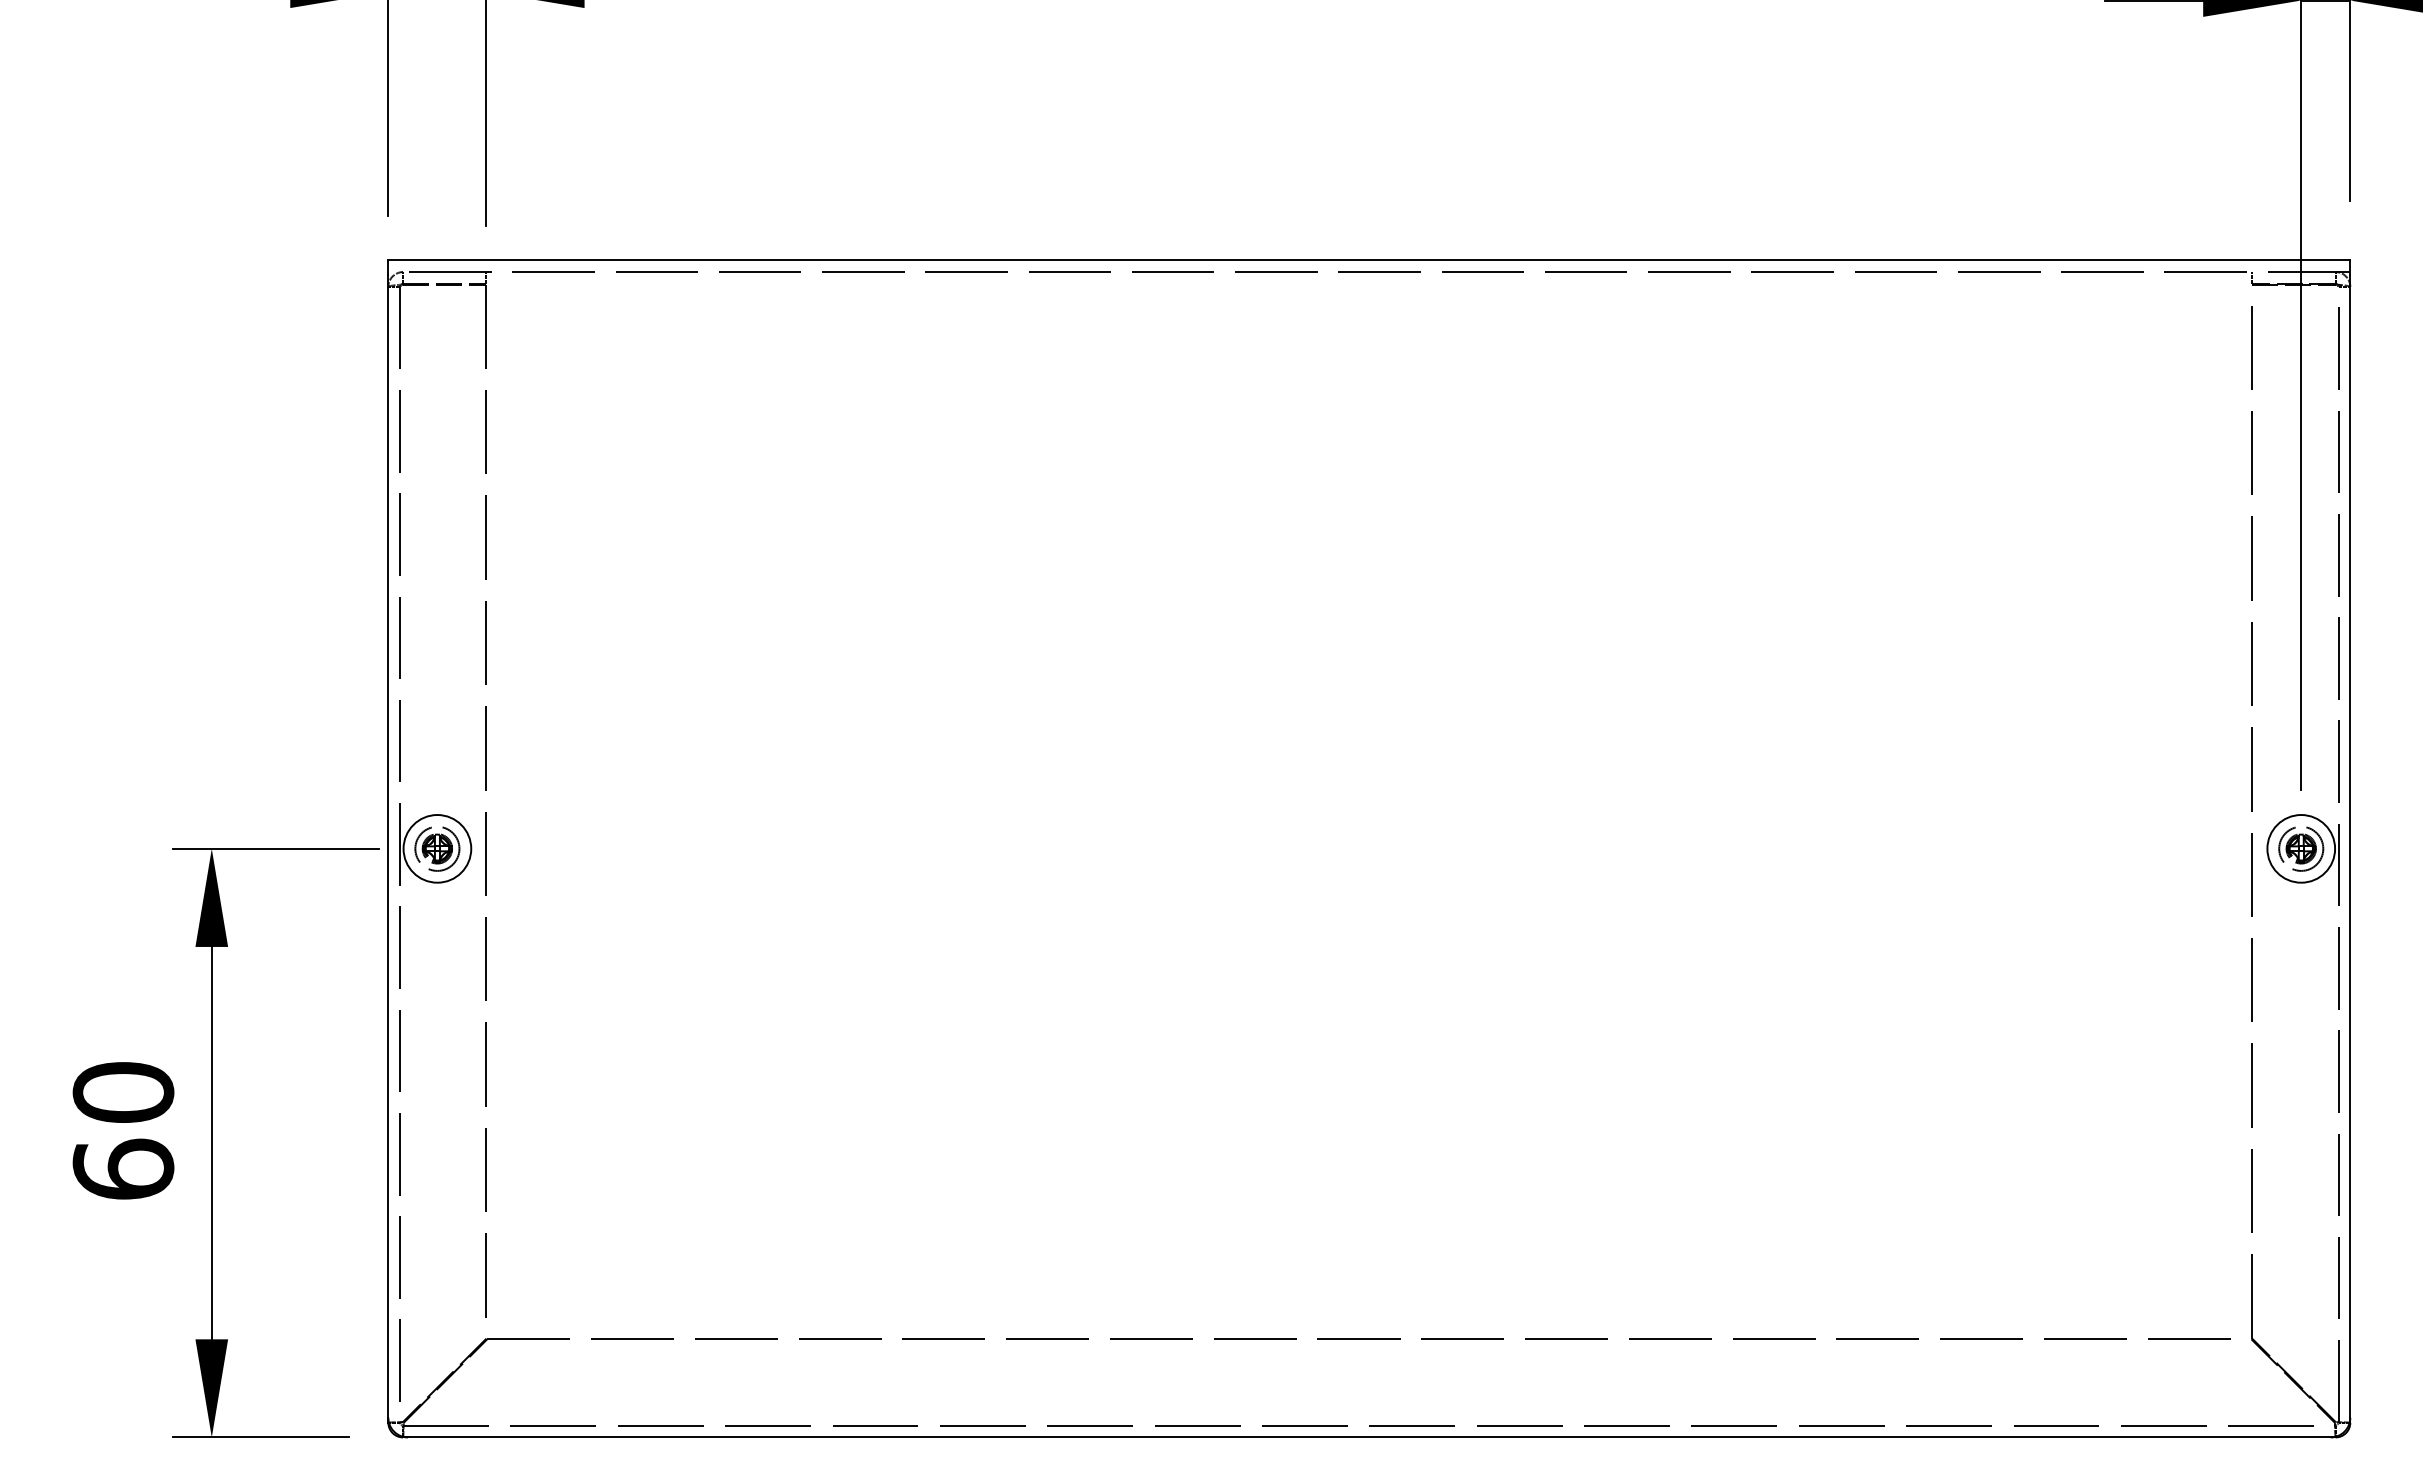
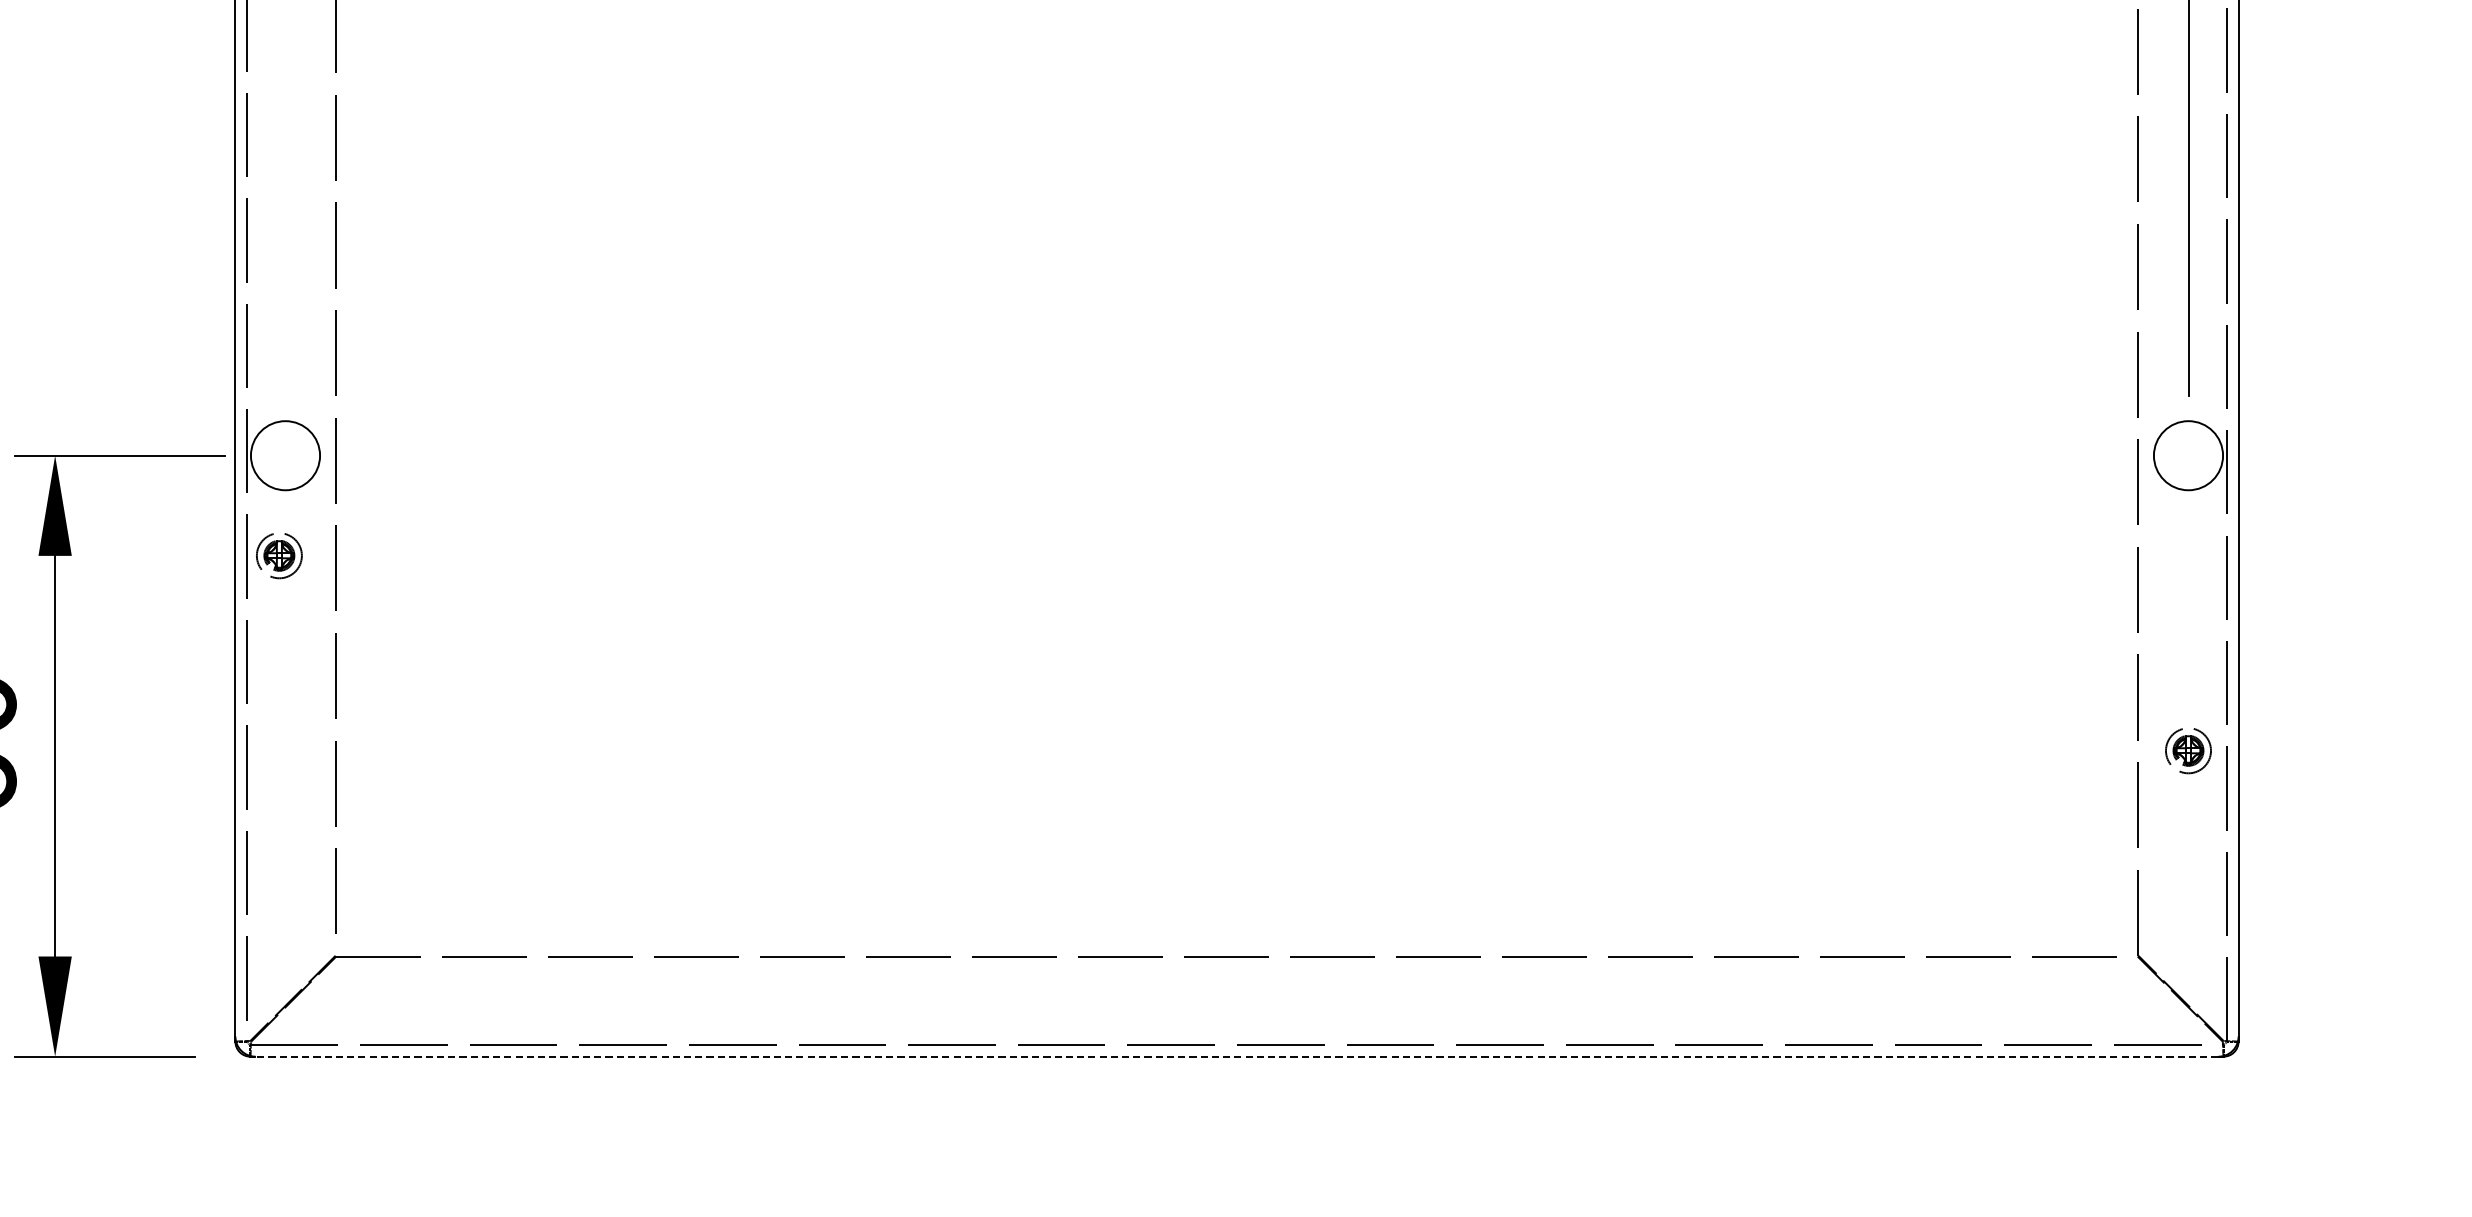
part: (437, 848) -> (279, 555), moved
part: (2301, 848) -> (2188, 750), moved
line: (1368, 1437) -> (1236, 1056), solid -> dashed

